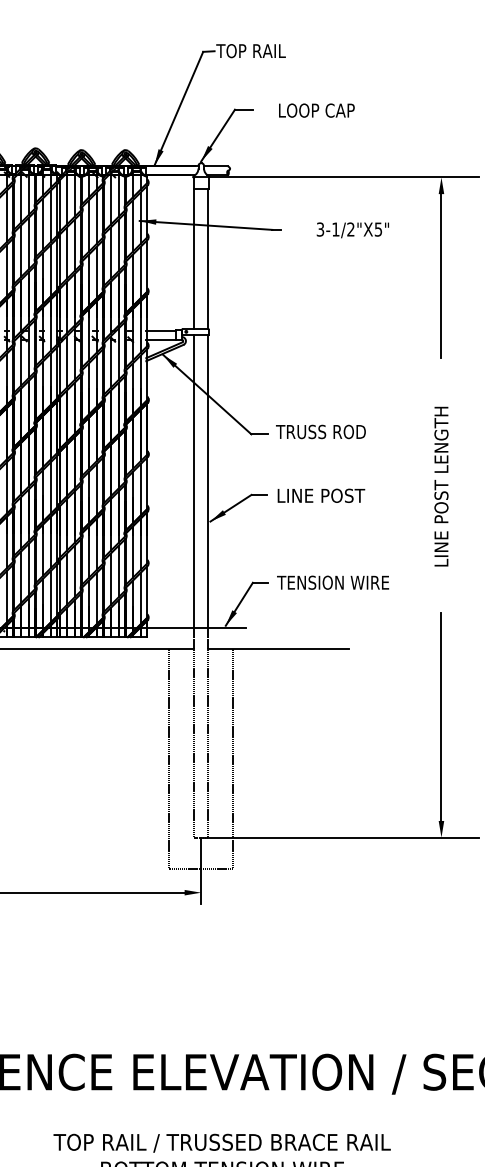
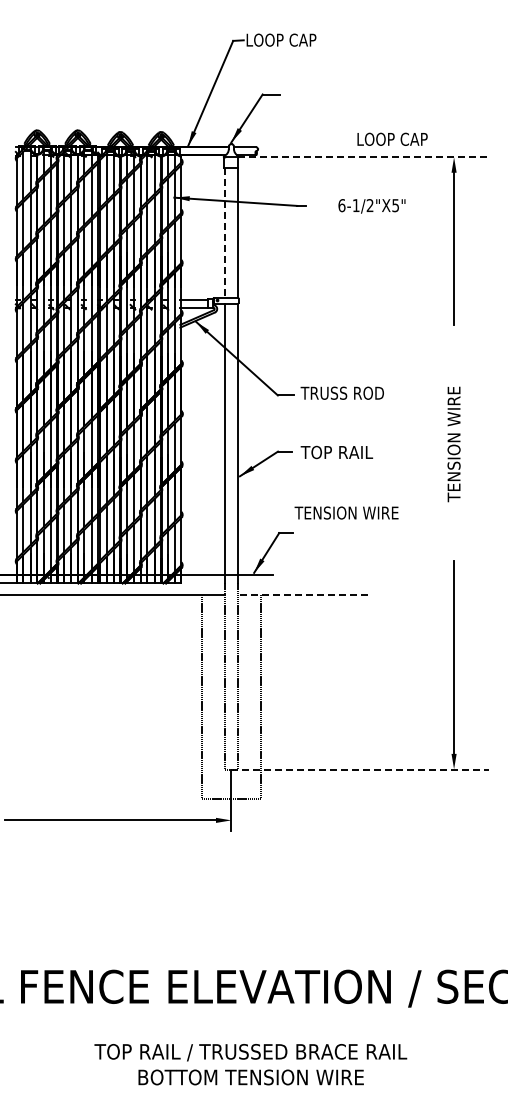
text: (254, 50) -> (280, 39), TOP RAIL -> LOOP CAP
text: (316, 109) -> (392, 138), moved
line: (344, 177) -> (364, 157), solid -> dashed
text: (320, 229) -> (341, 205), 3-1/2"X5" -> 6-1/2"X5"
line: (194, 259) -> (225, 233), solid -> dashed
text: (440, 486) -> (453, 443), LINE POST LENGTH -> TENSION WIRE
text: (320, 495) -> (341, 452), LINE POST -> TOP RAIL
text: (332, 582) -> (346, 512), moved
line: (277, 649) -> (302, 594), solid -> dashed
line: (339, 837) -> (359, 769), solid -> dashed

